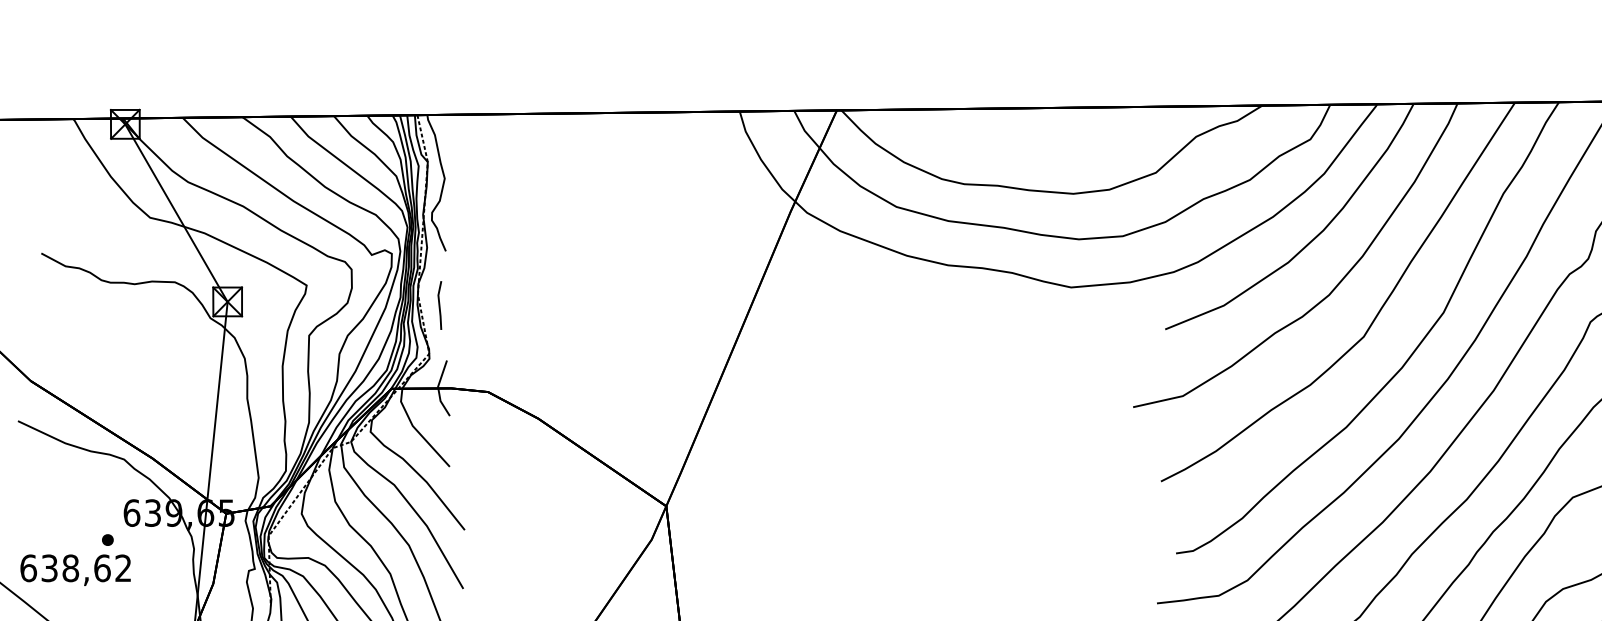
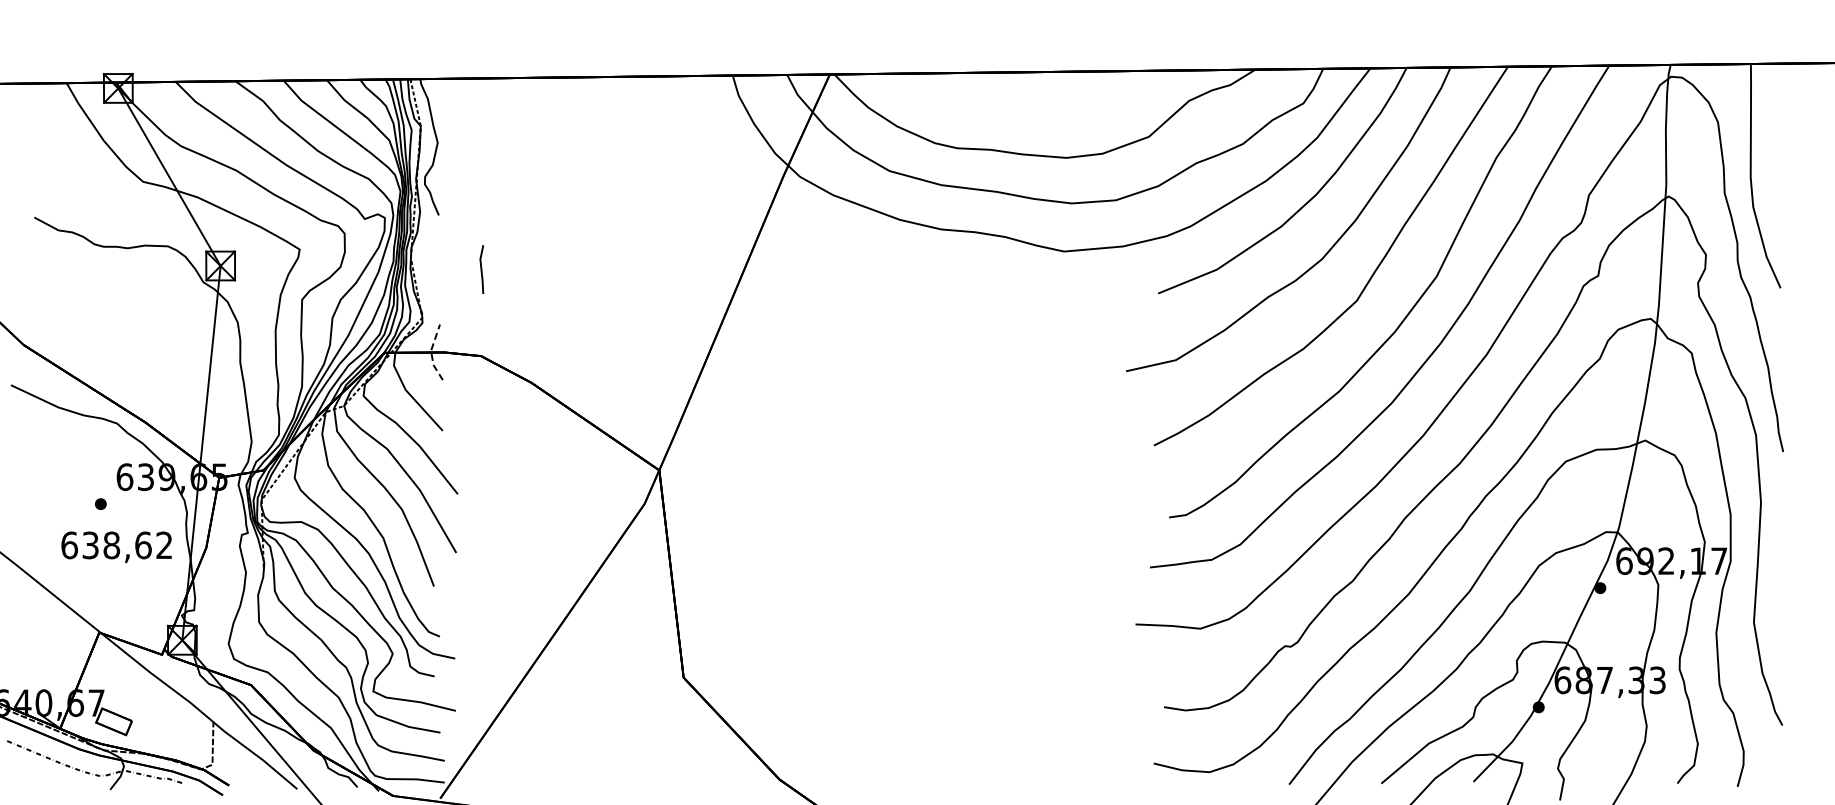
line: (439, 305) -> (481, 269), moved
line: (438, 388) -> (431, 352), solid -> dashed
text: (75, 570) -> (116, 547), moved

